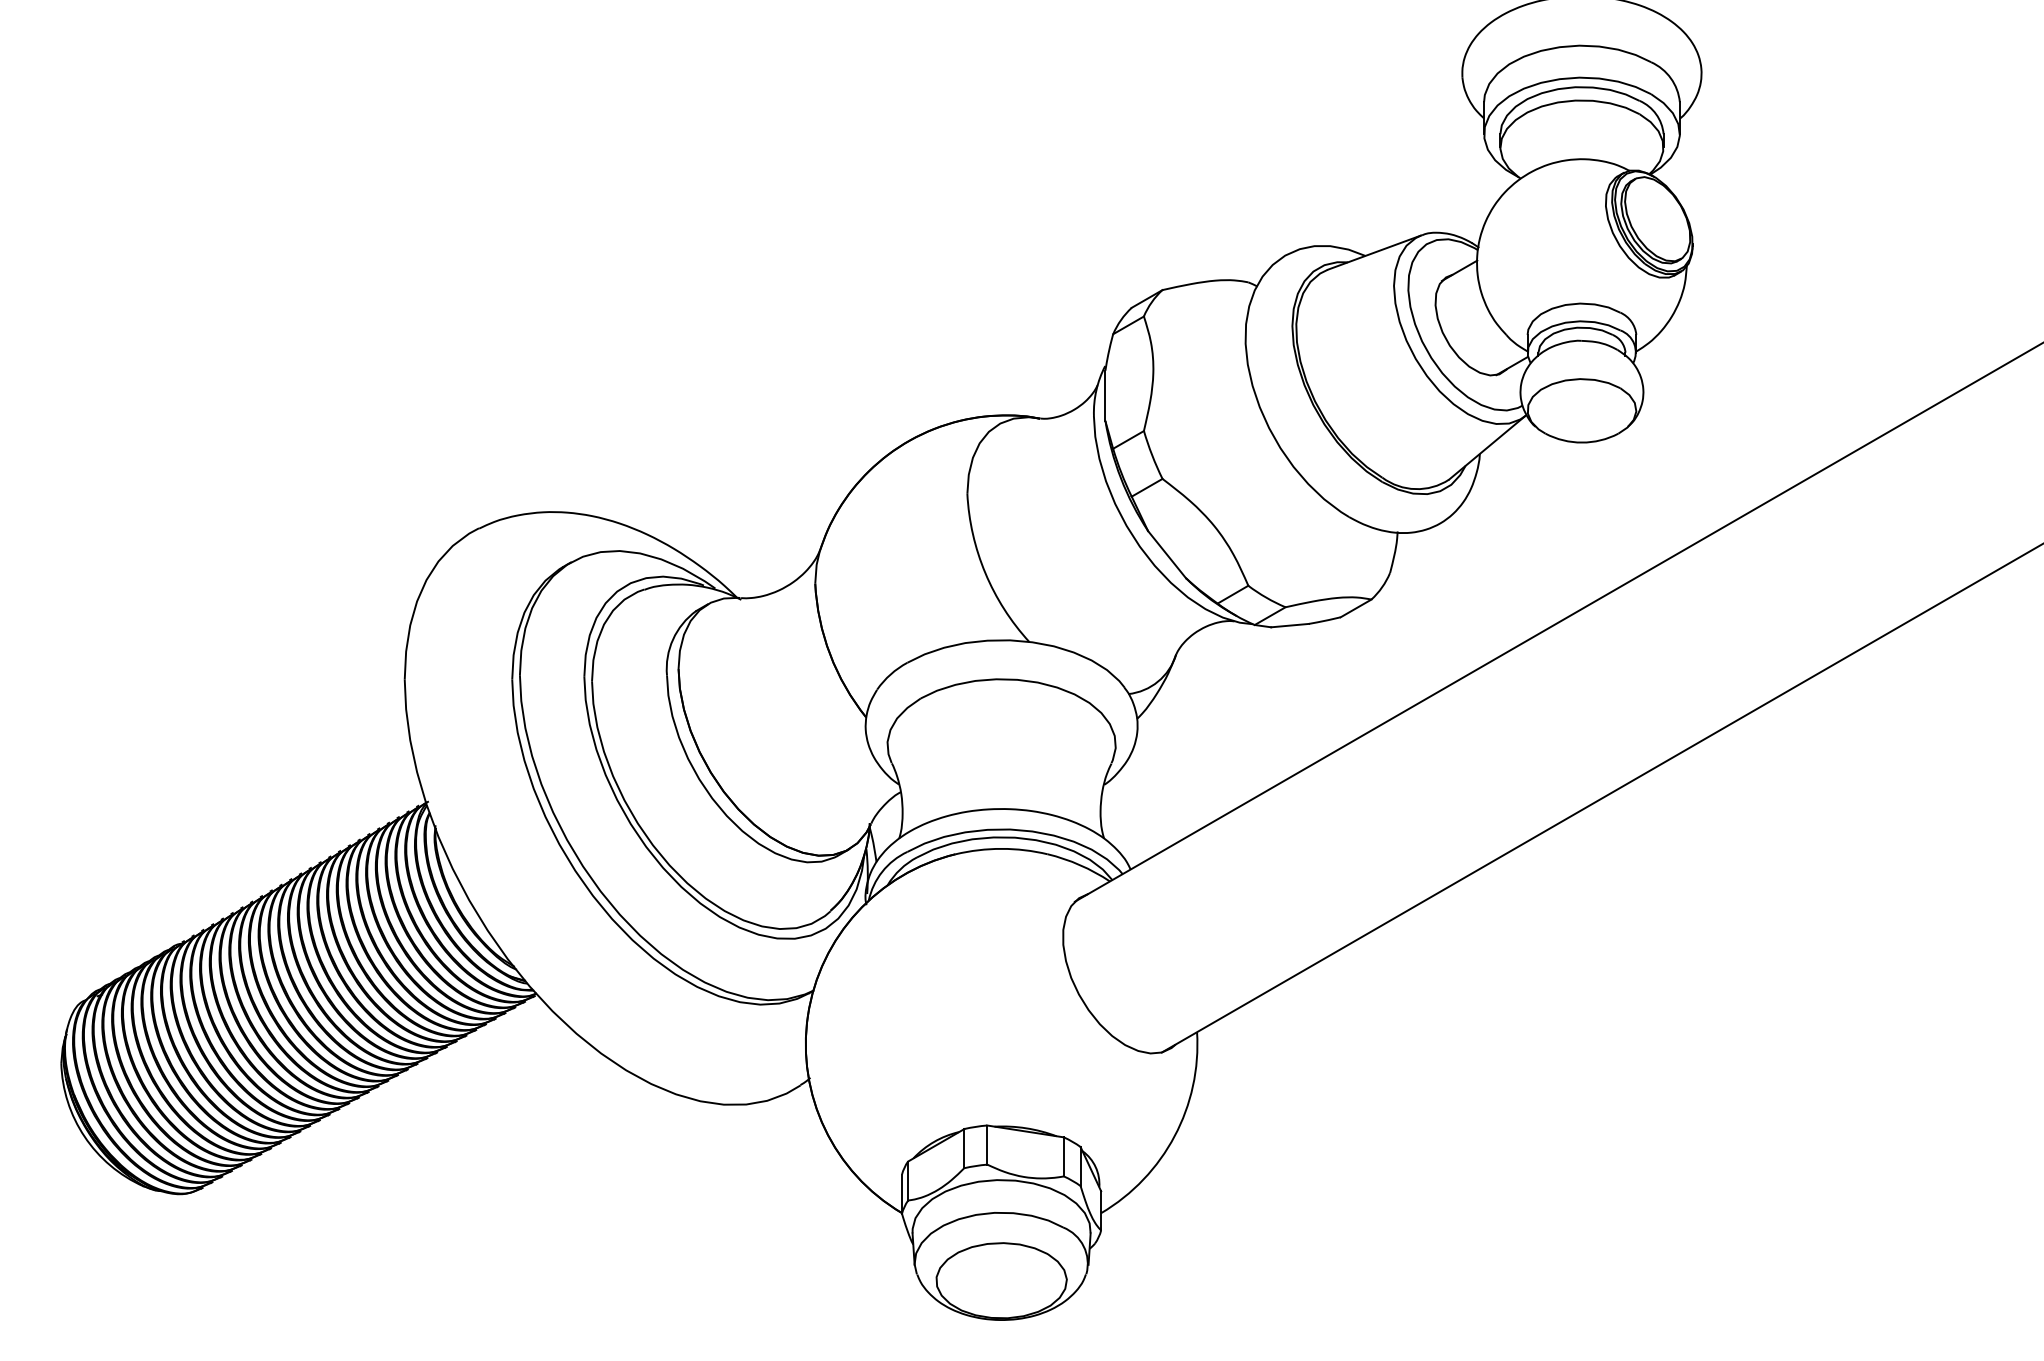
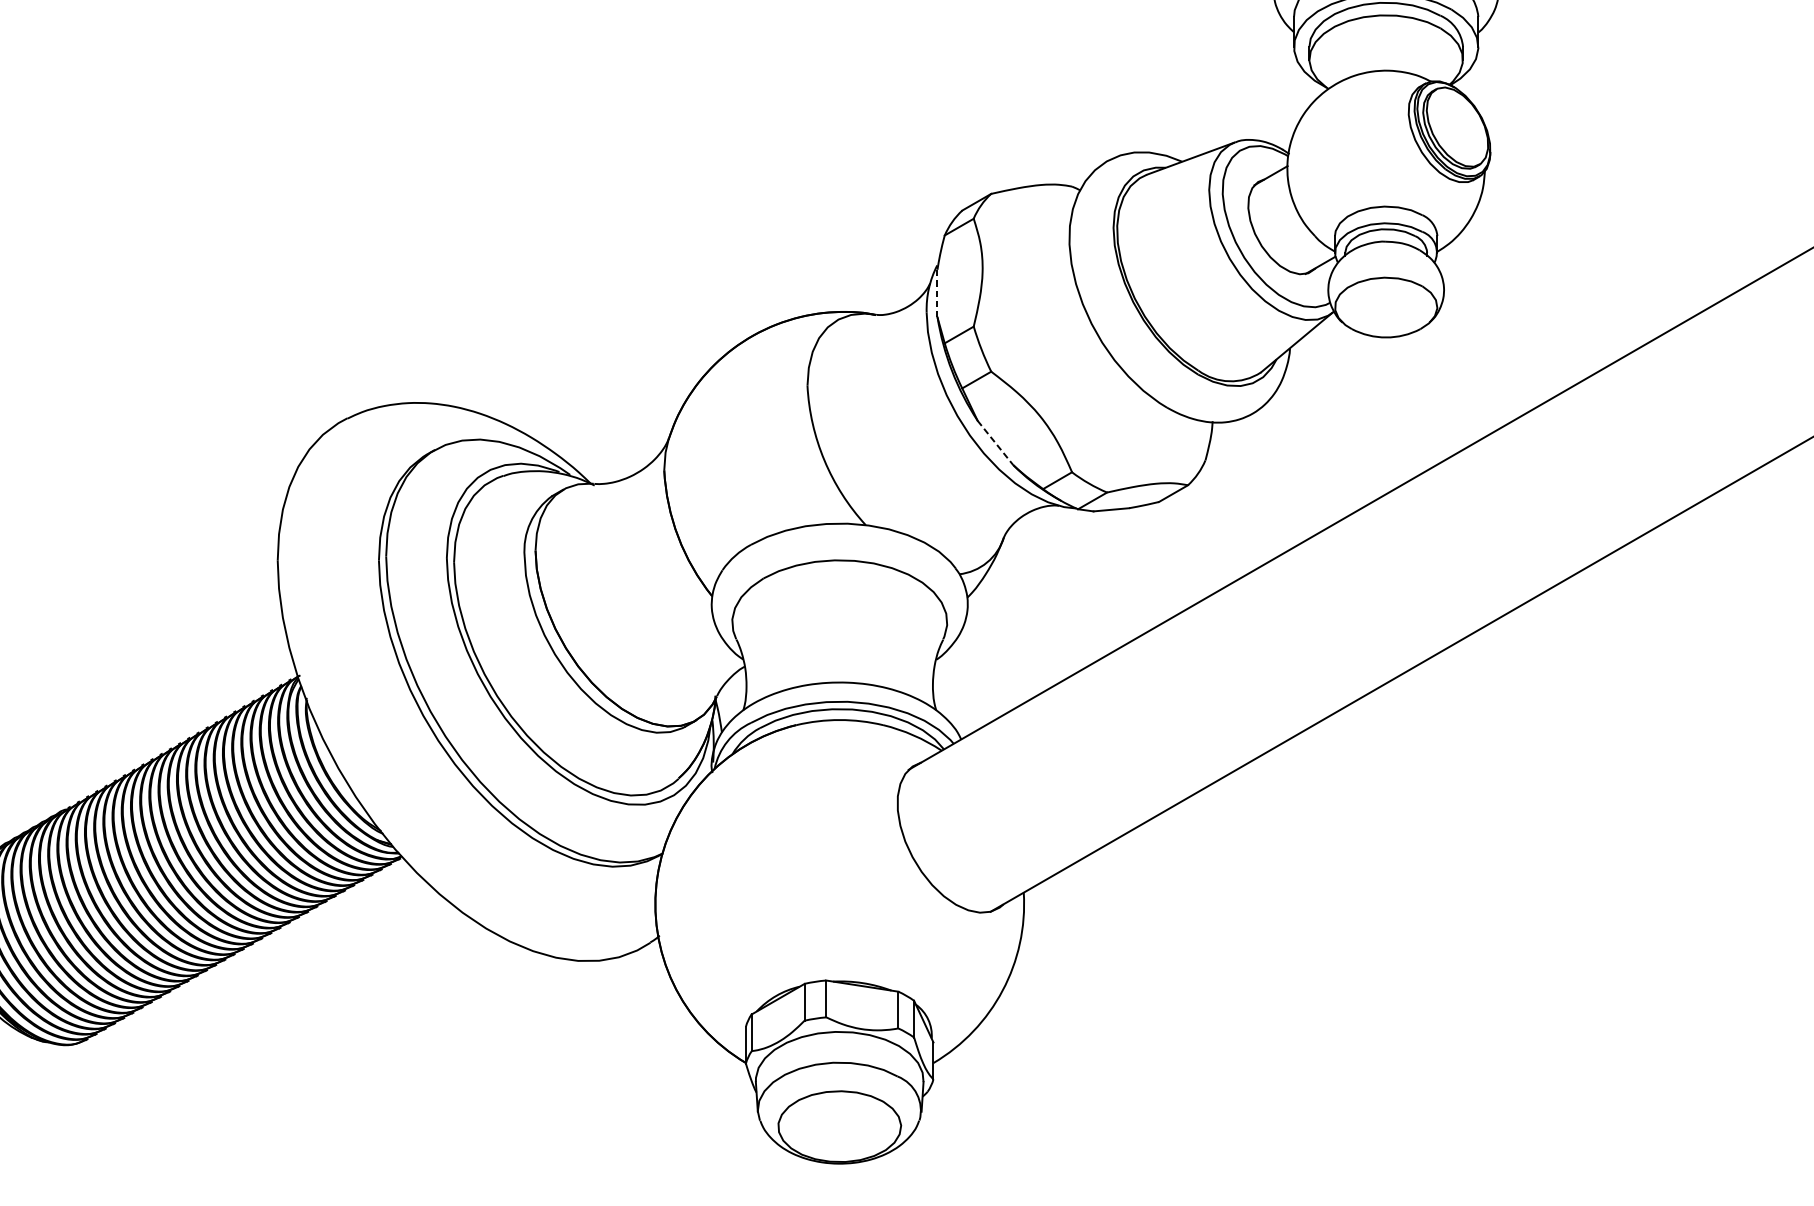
line: (1105, 396) -> (937, 294), solid -> dashed
line: (1167, 554) -> (995, 442), solid -> dashed

